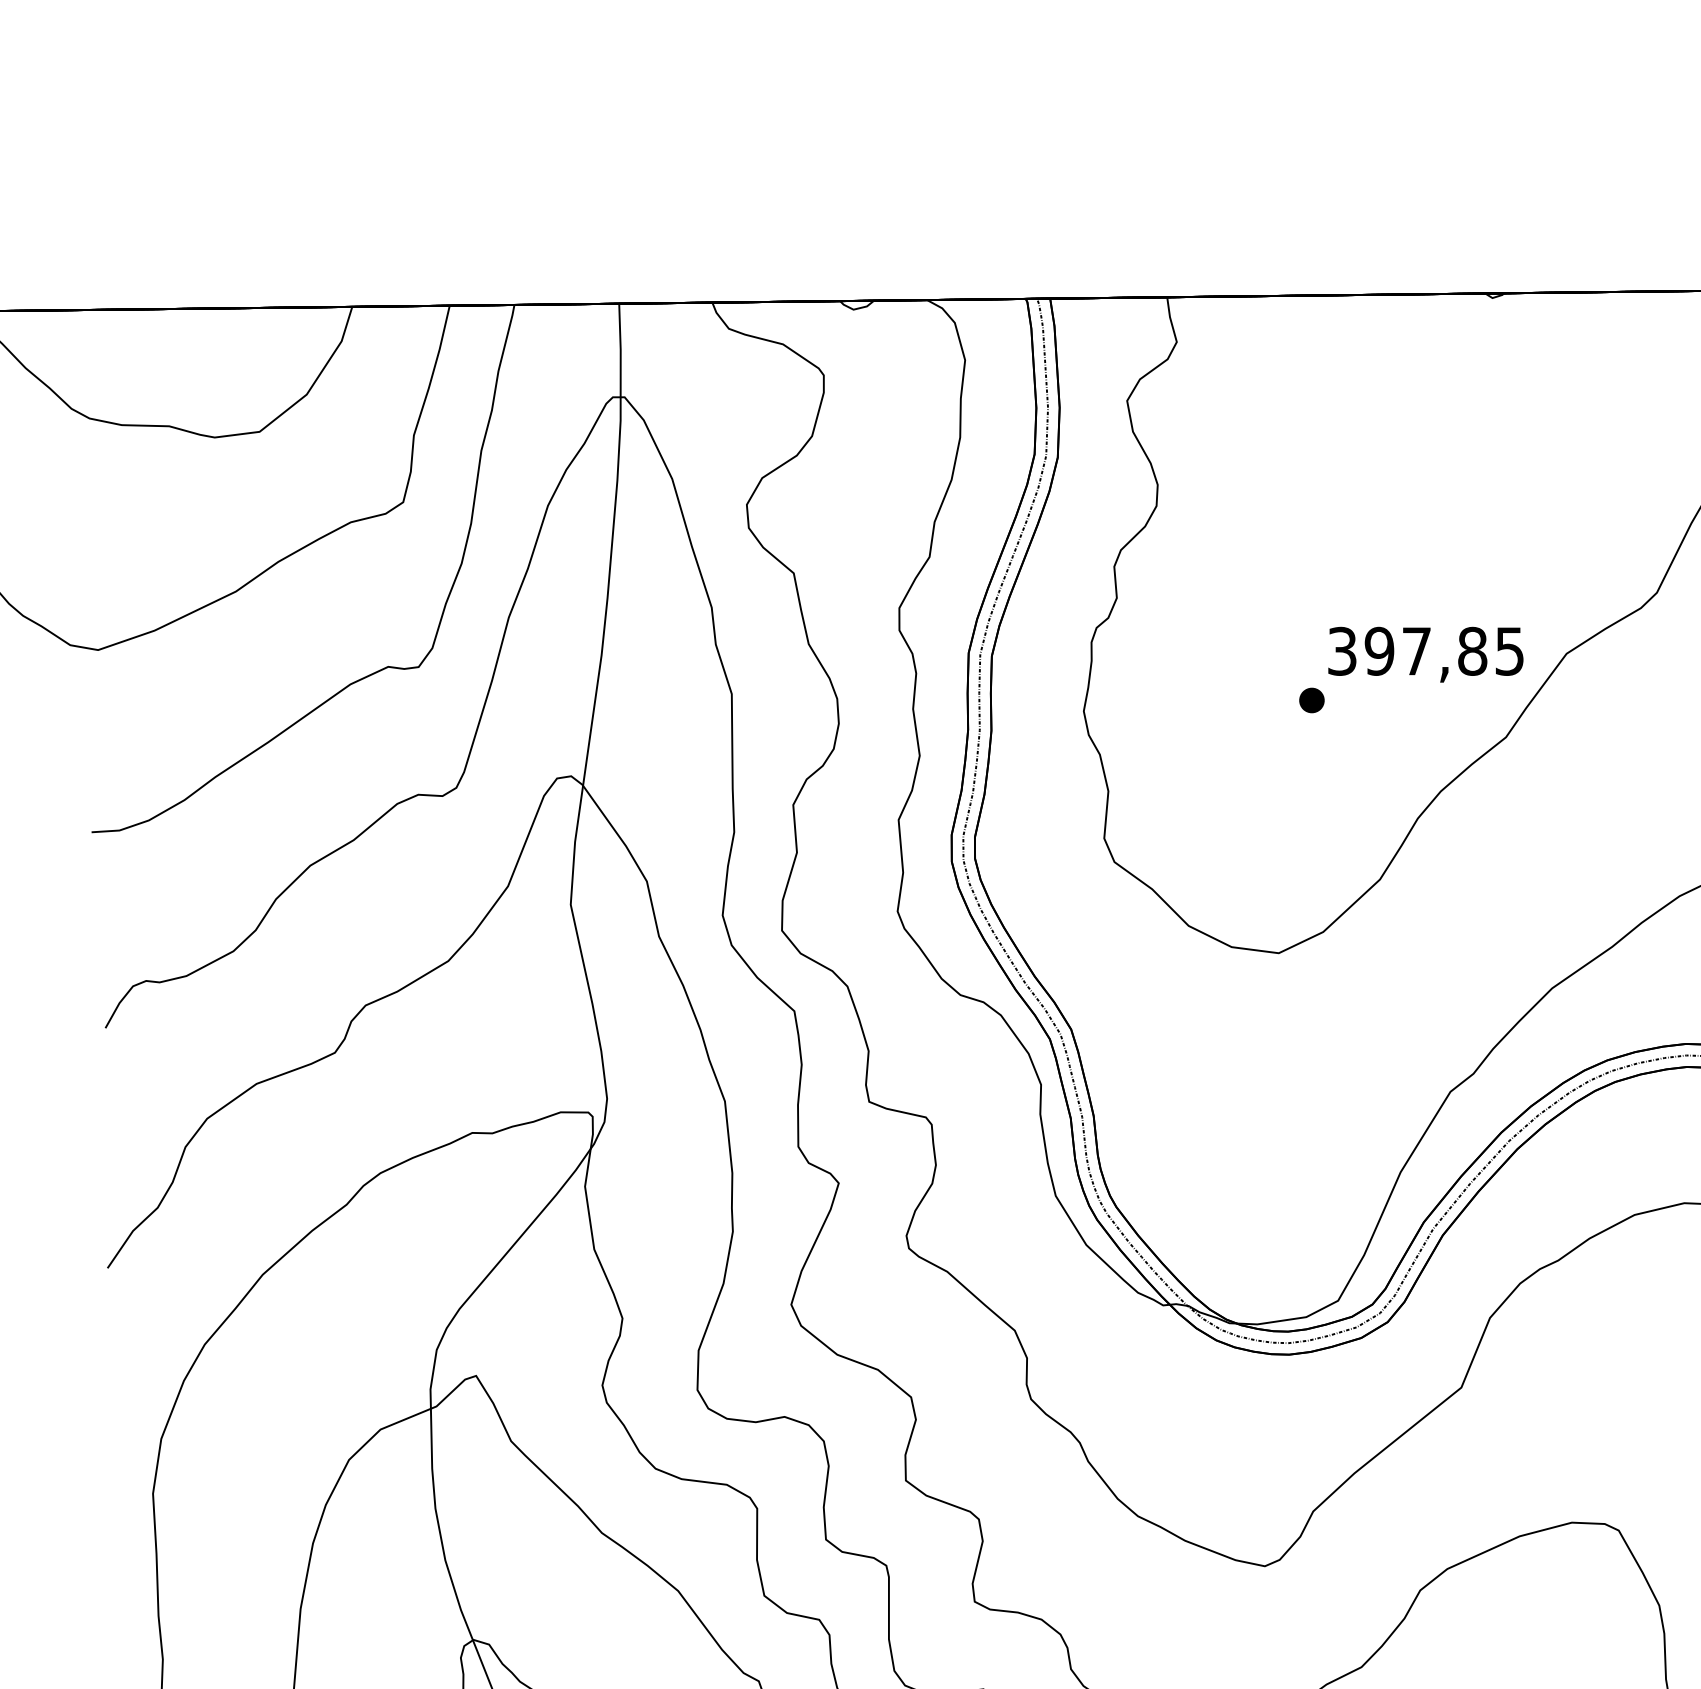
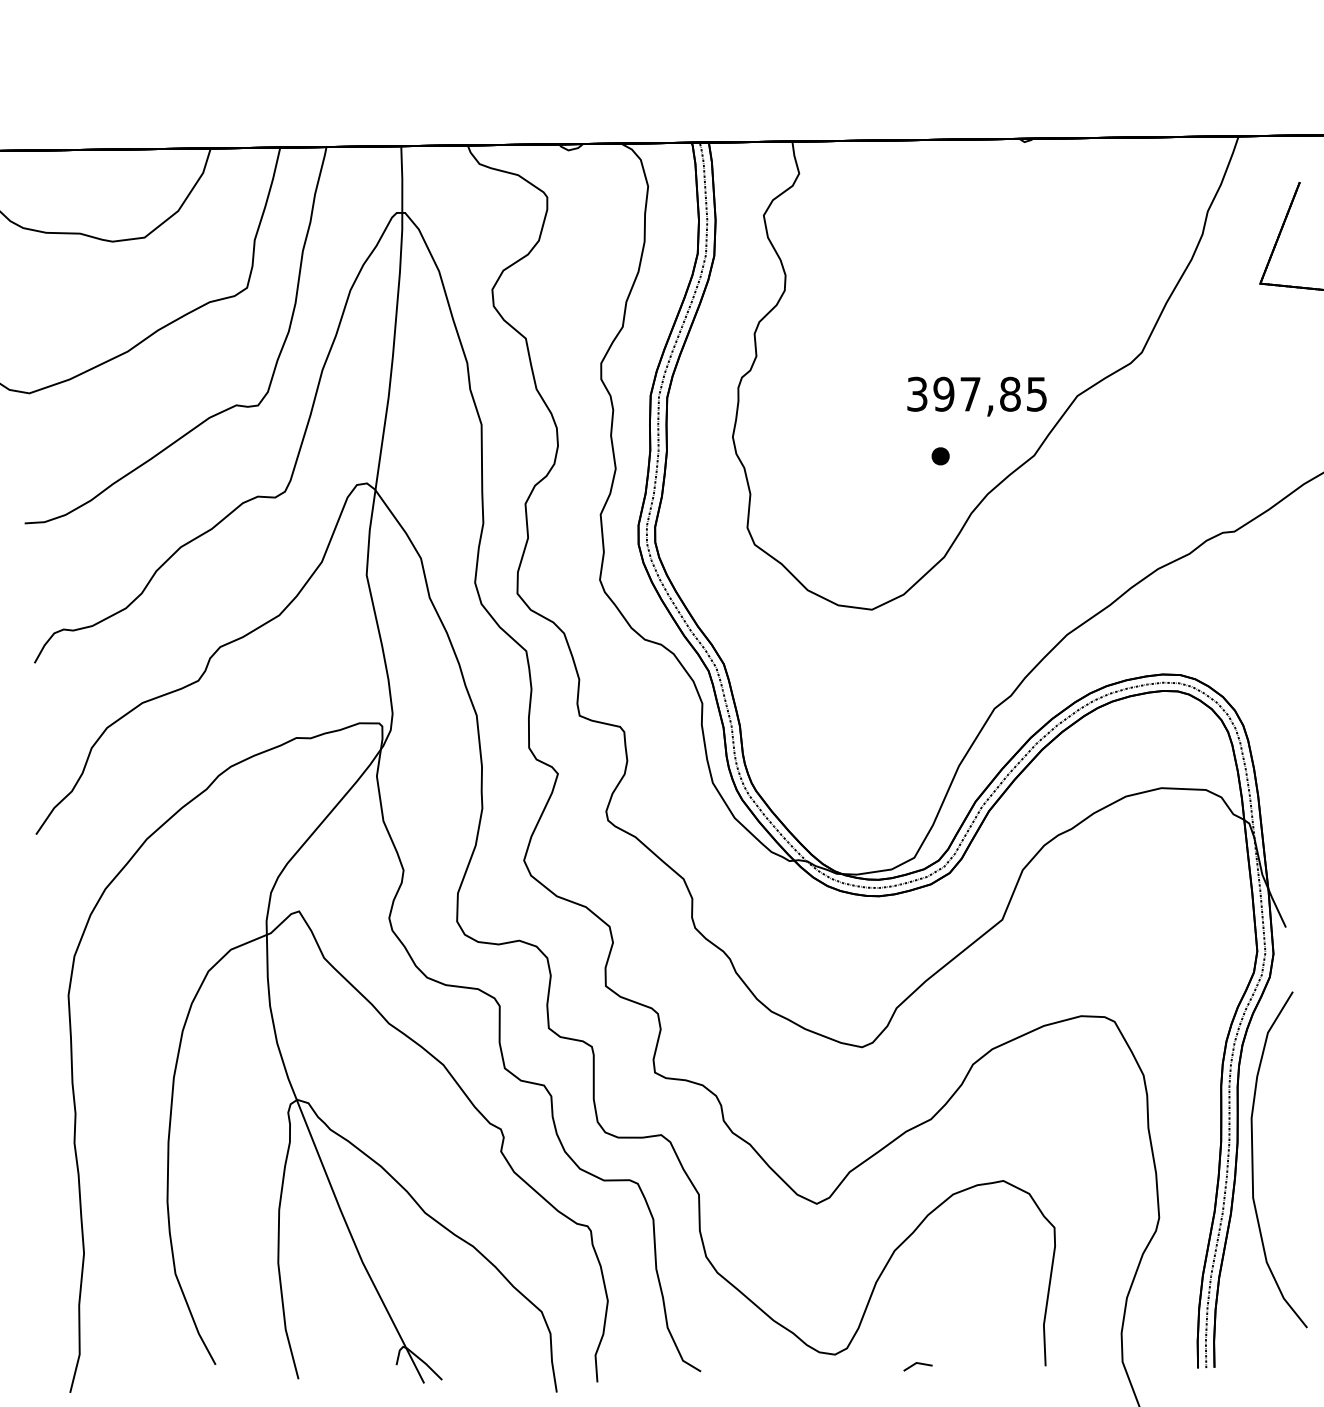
part: (1311, 700) -> (940, 456), moved

